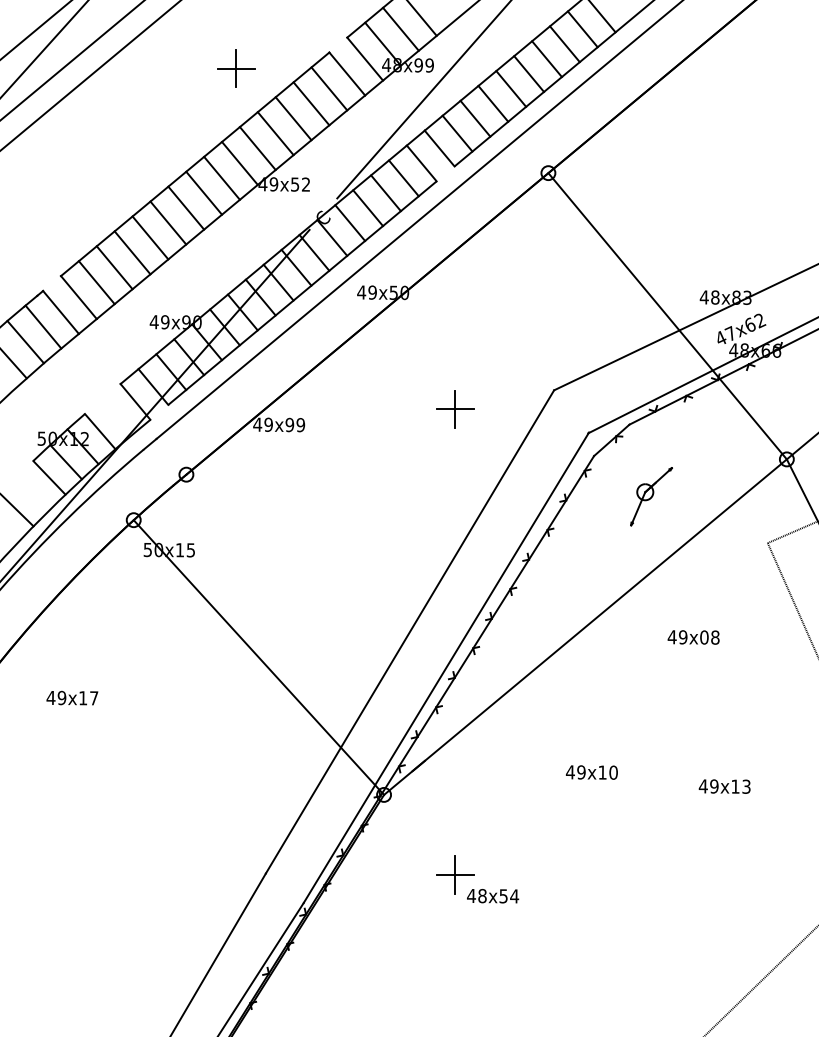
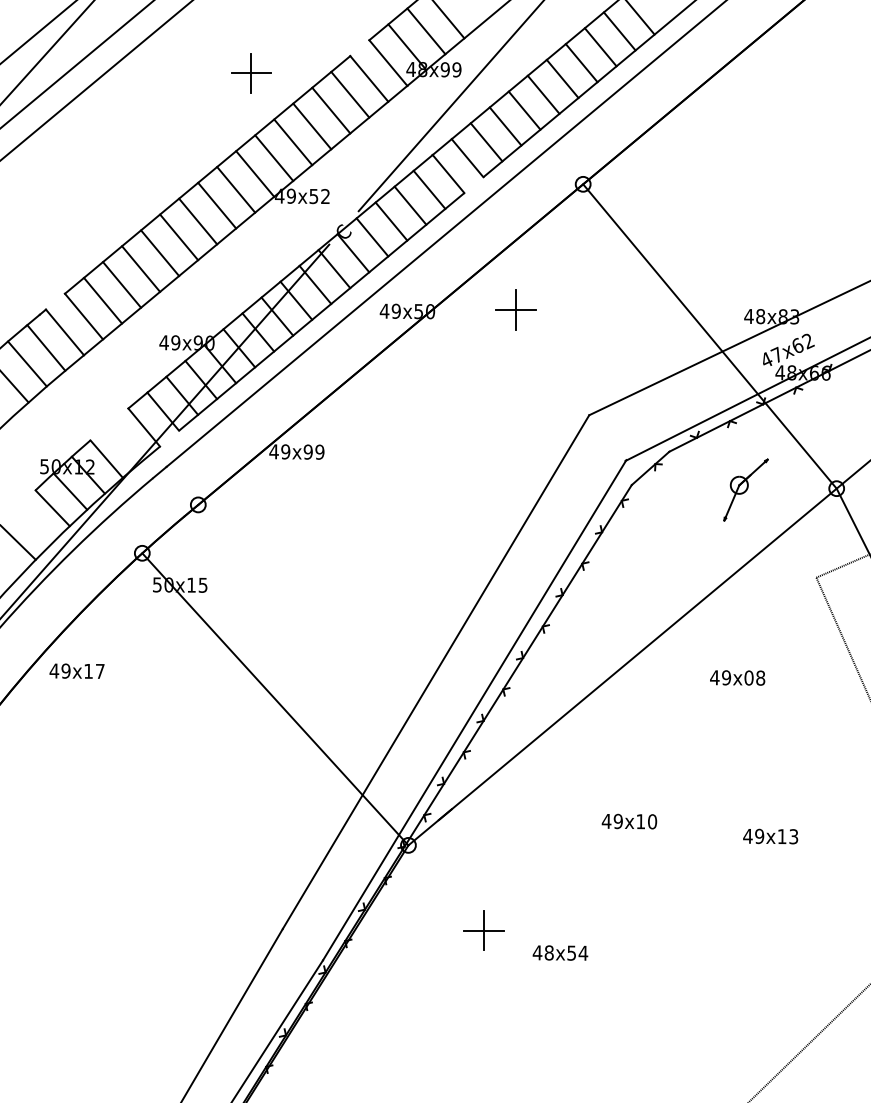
part: (455, 409) -> (516, 310), moved
part: (651, 496) -> (745, 489), moved
text: (72, 697) -> (77, 670), moved
text: (493, 896) -> (560, 953), moved

